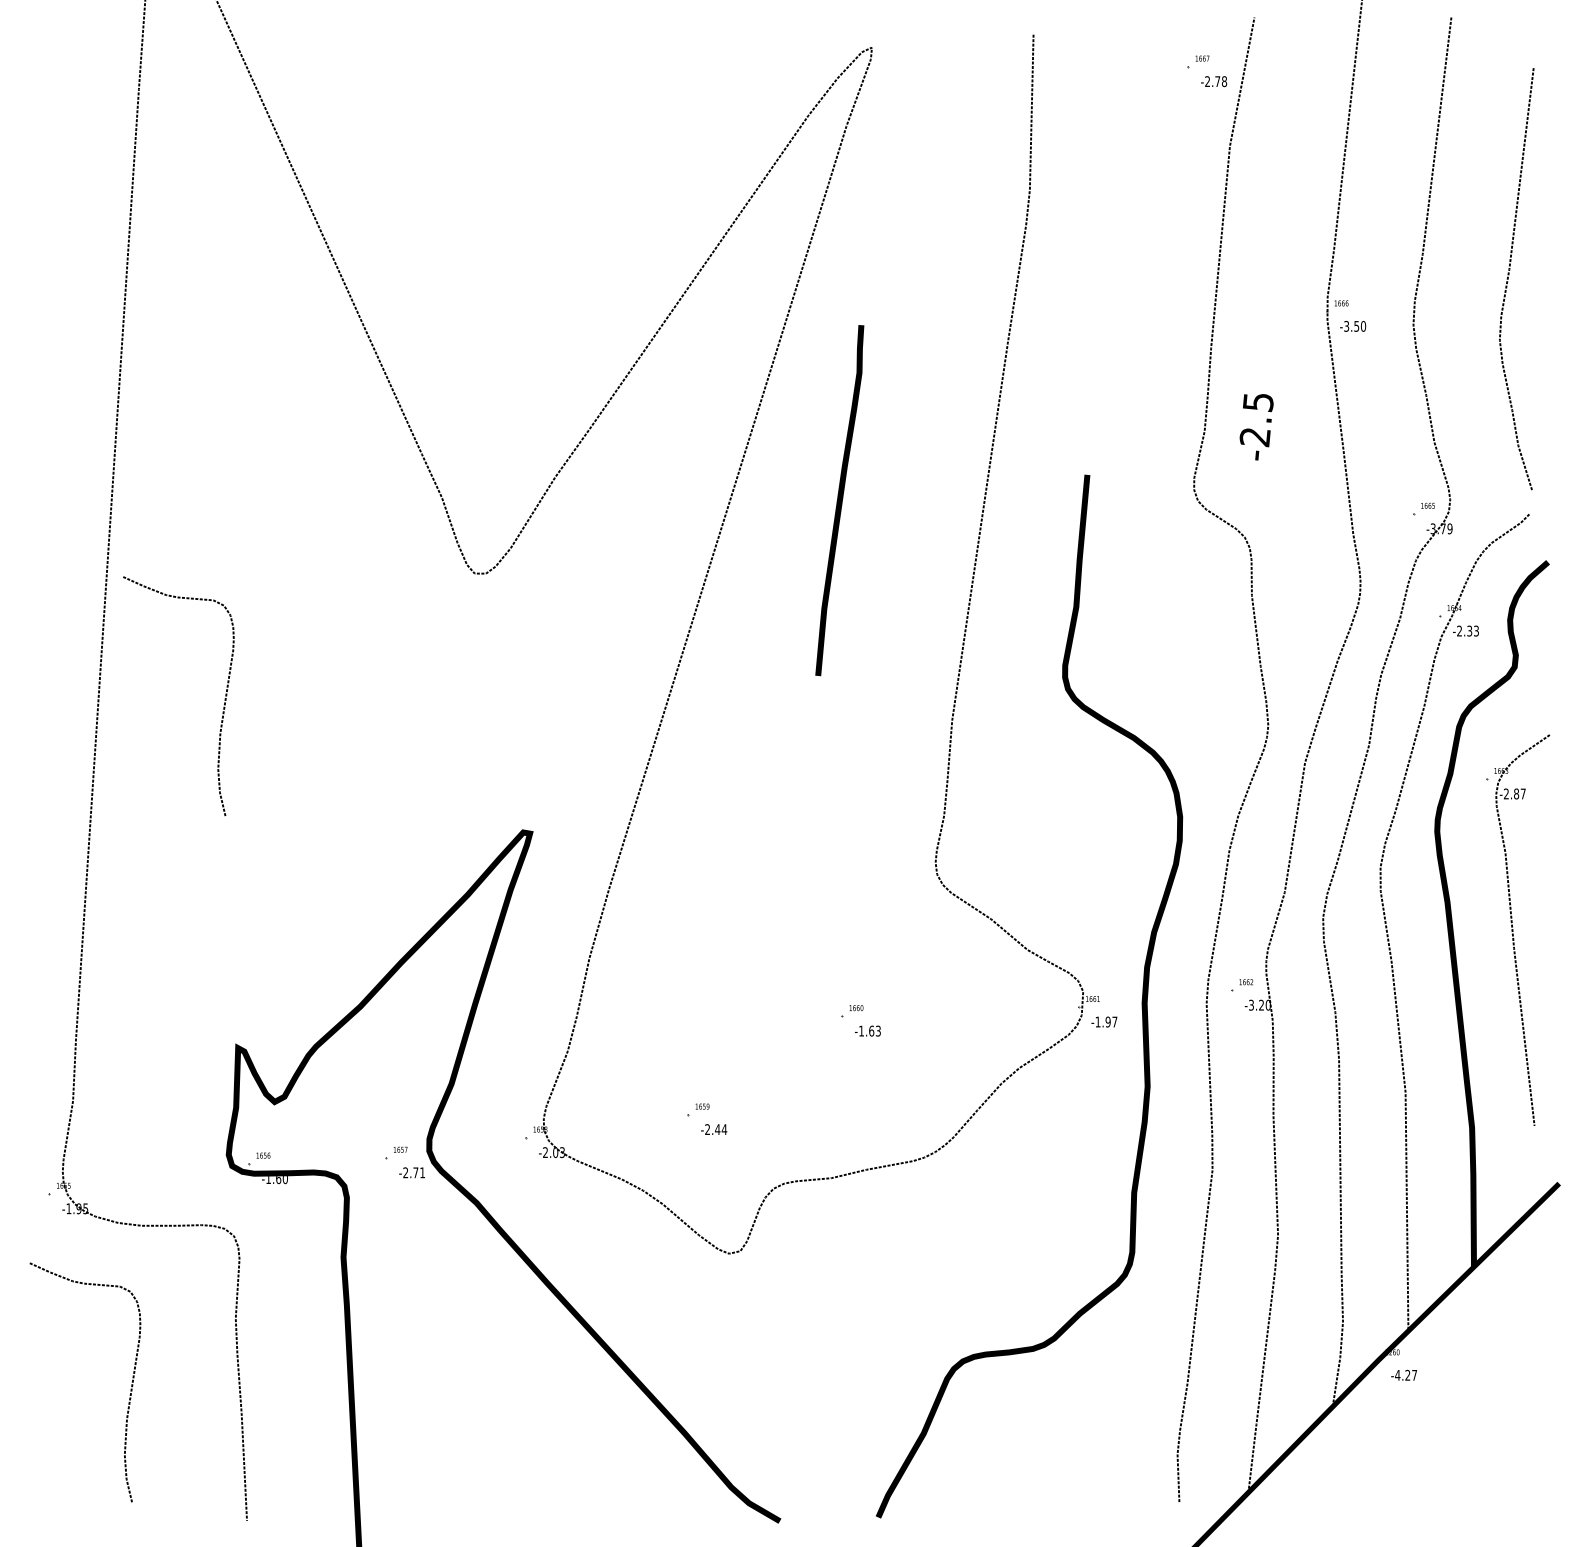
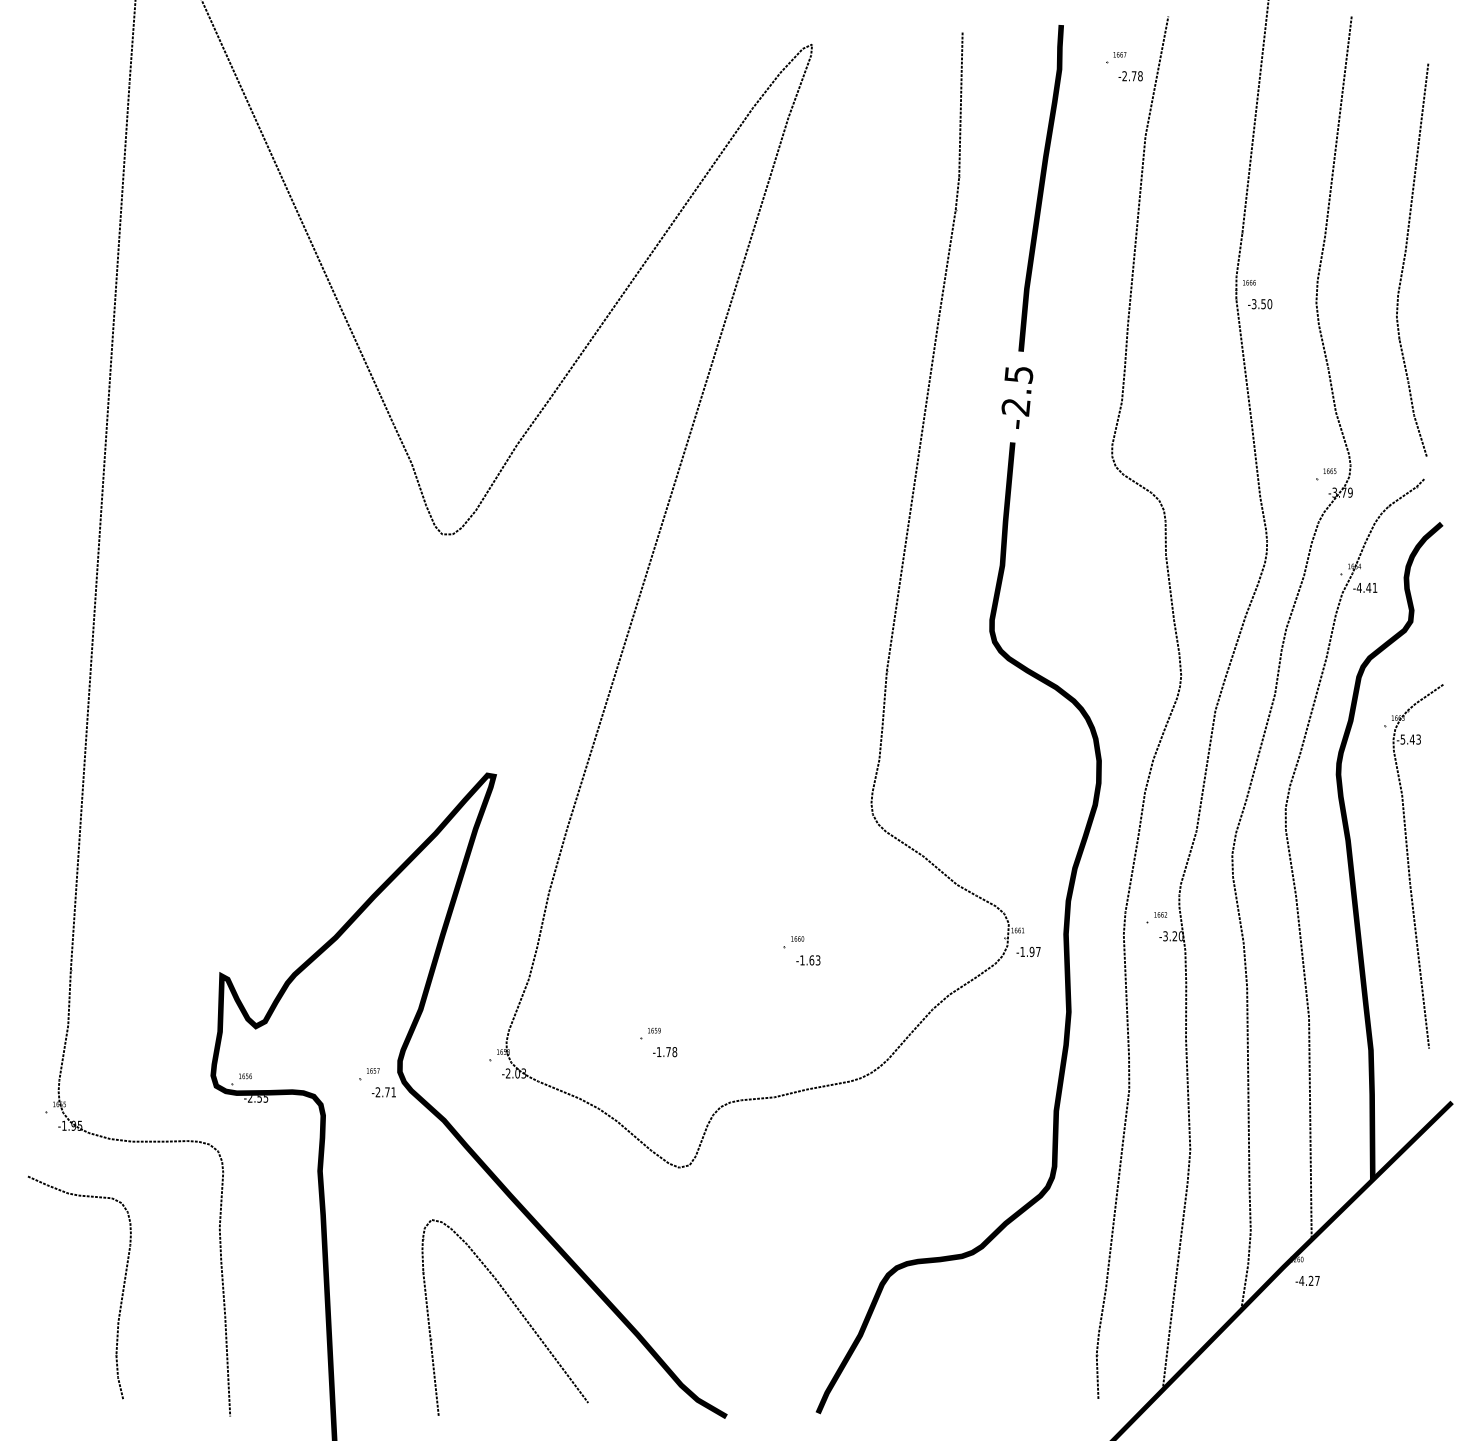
text: (1256, 426) -> (1017, 397), moved
curve: (839, 500) -> (1040, 188), moved
text: (1467, 630) -> (1366, 587), -2.33 -> -4.41
curve: (223, 703) -> (208, 655), removed
text: (1514, 793) -> (1410, 739), -2.87 -> -5.43
text: (715, 1130) -> (666, 1052), -2.44 -> -1.78
text: (276, 1179) -> (257, 1098), -1.60 -> -2.55
curve: (553, 1403) -> (515, 1307), added

